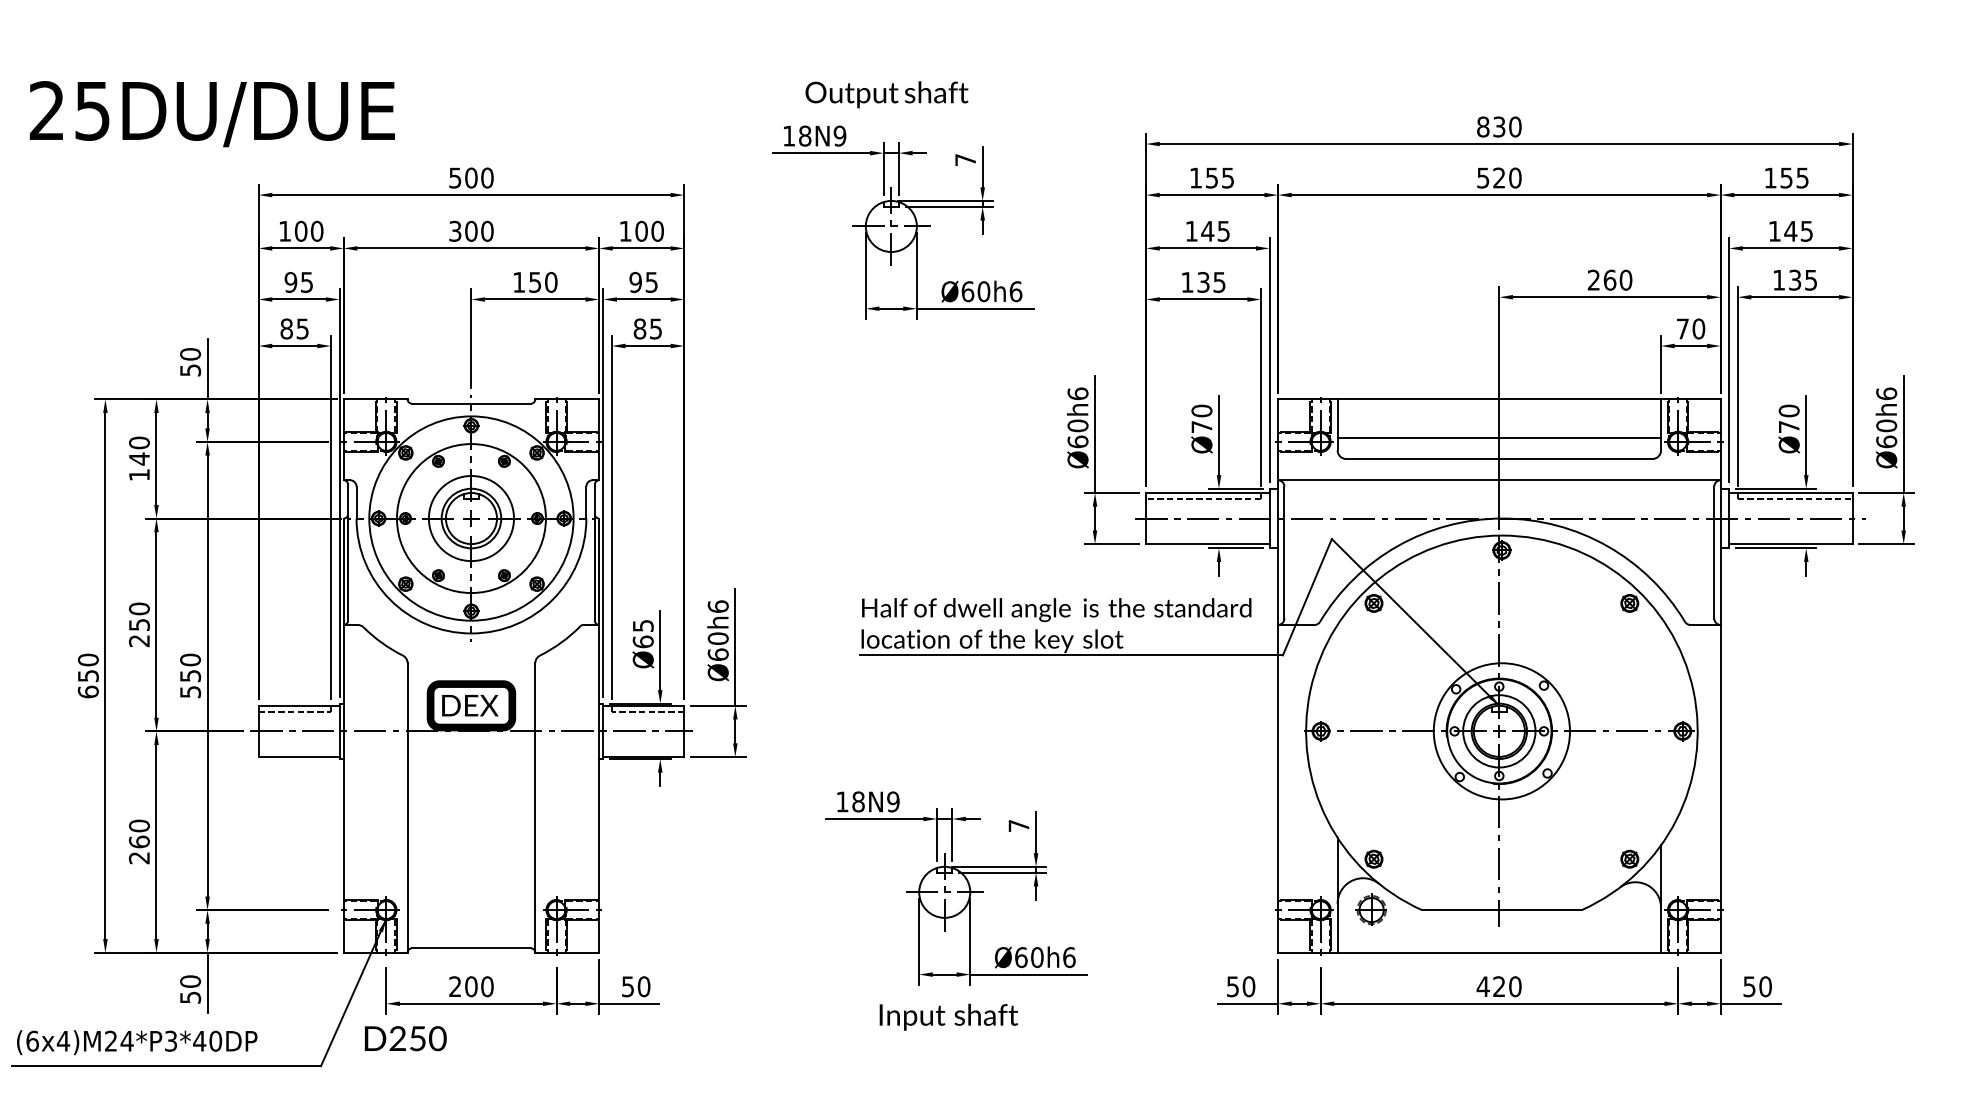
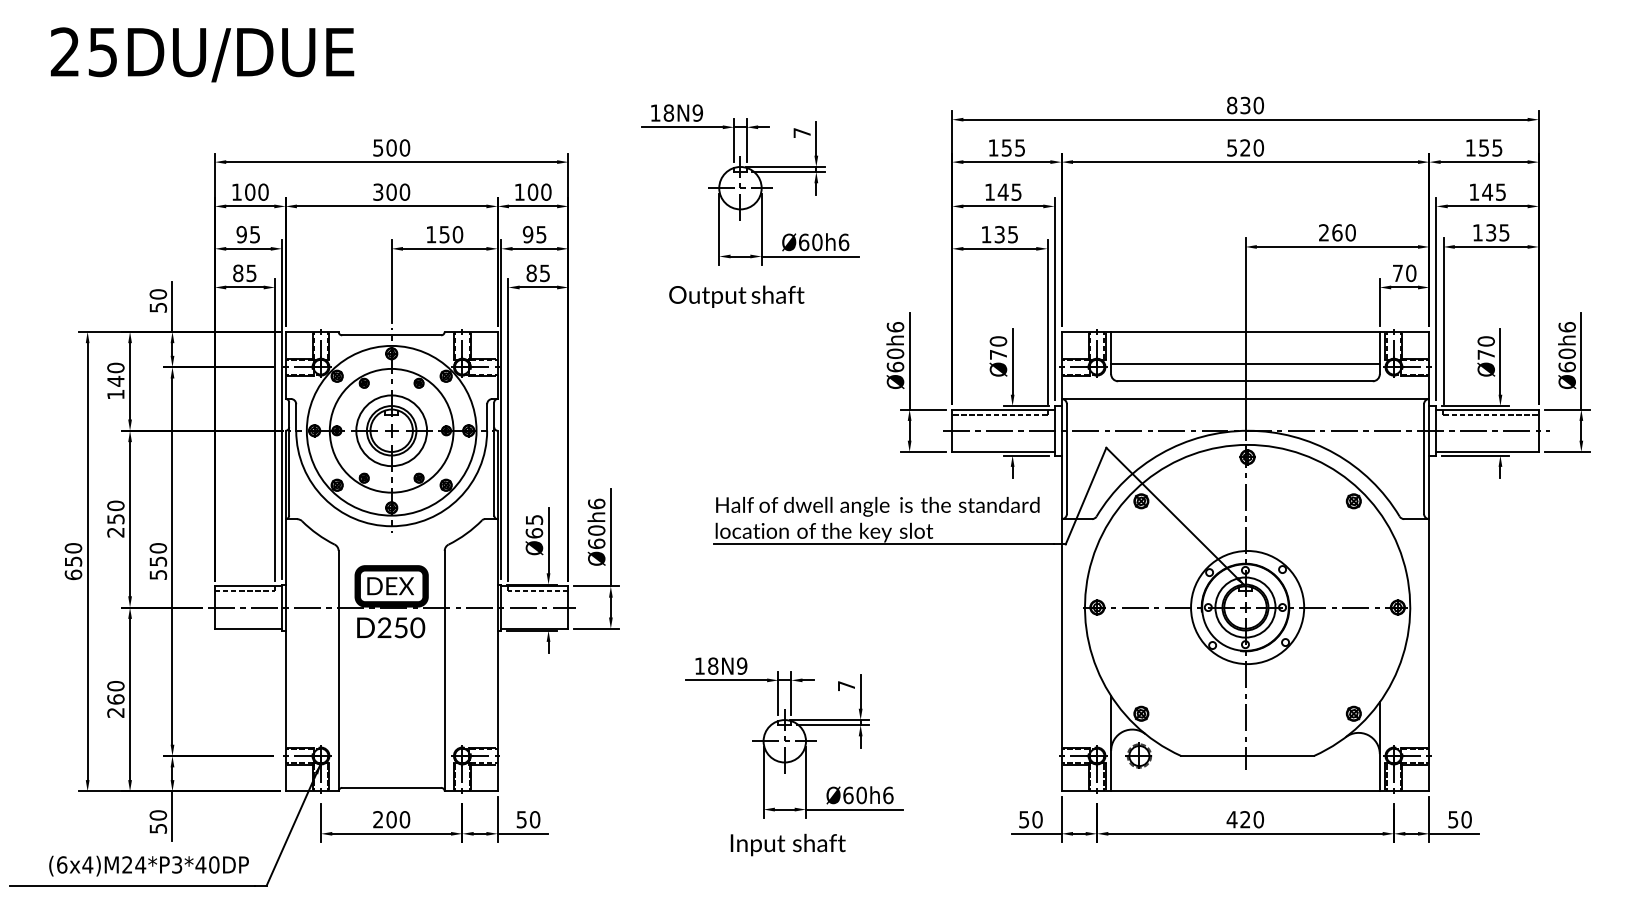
text: (886, 94) -> (736, 296), moved
text: (212, 113) -> (202, 54), moved
text: (406, 1038) -> (391, 627), moved
text: (136, 1041) -> (148, 865), moved

